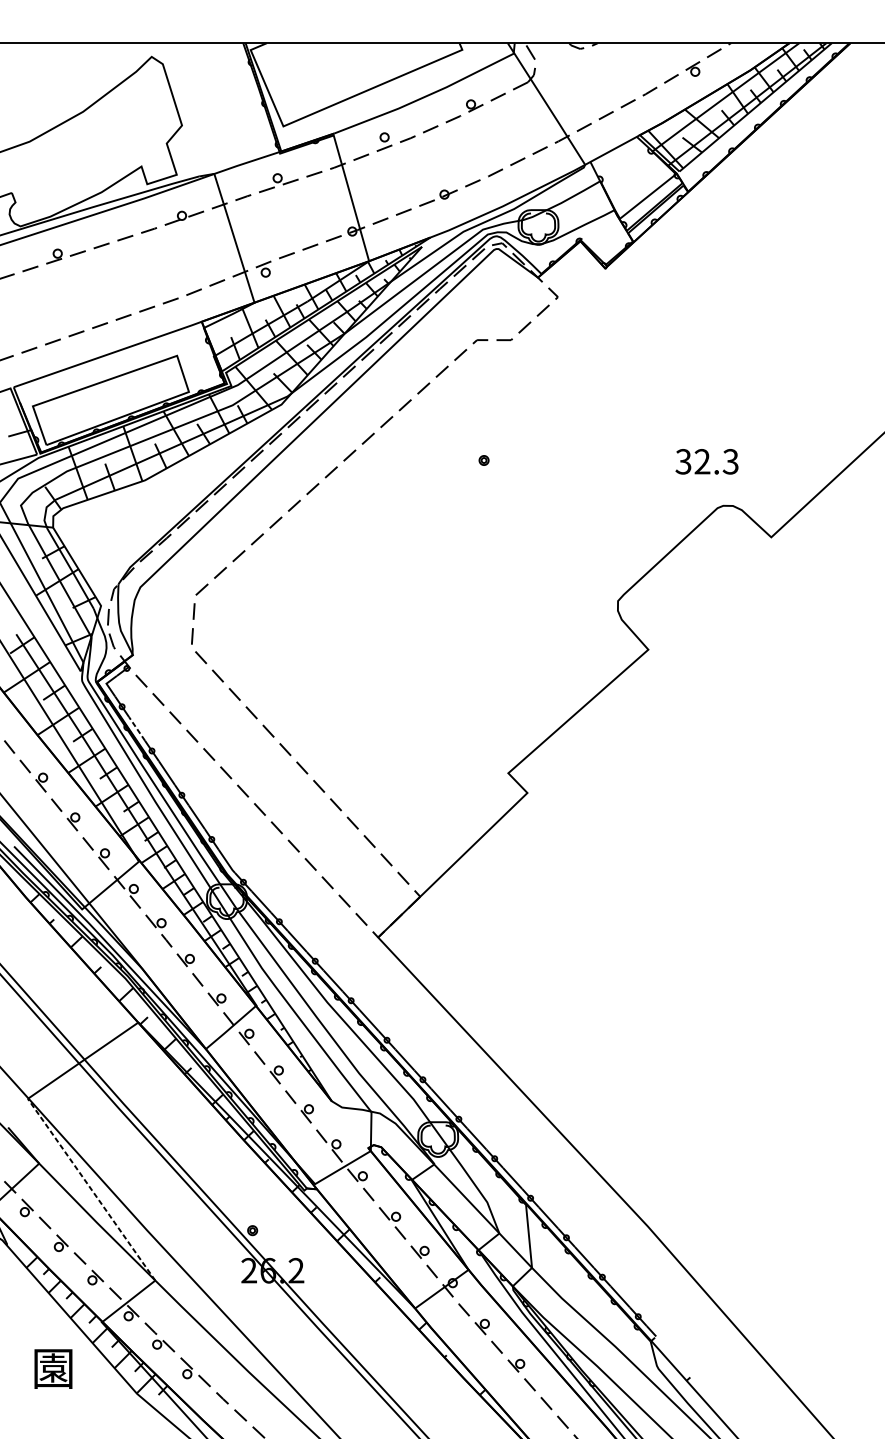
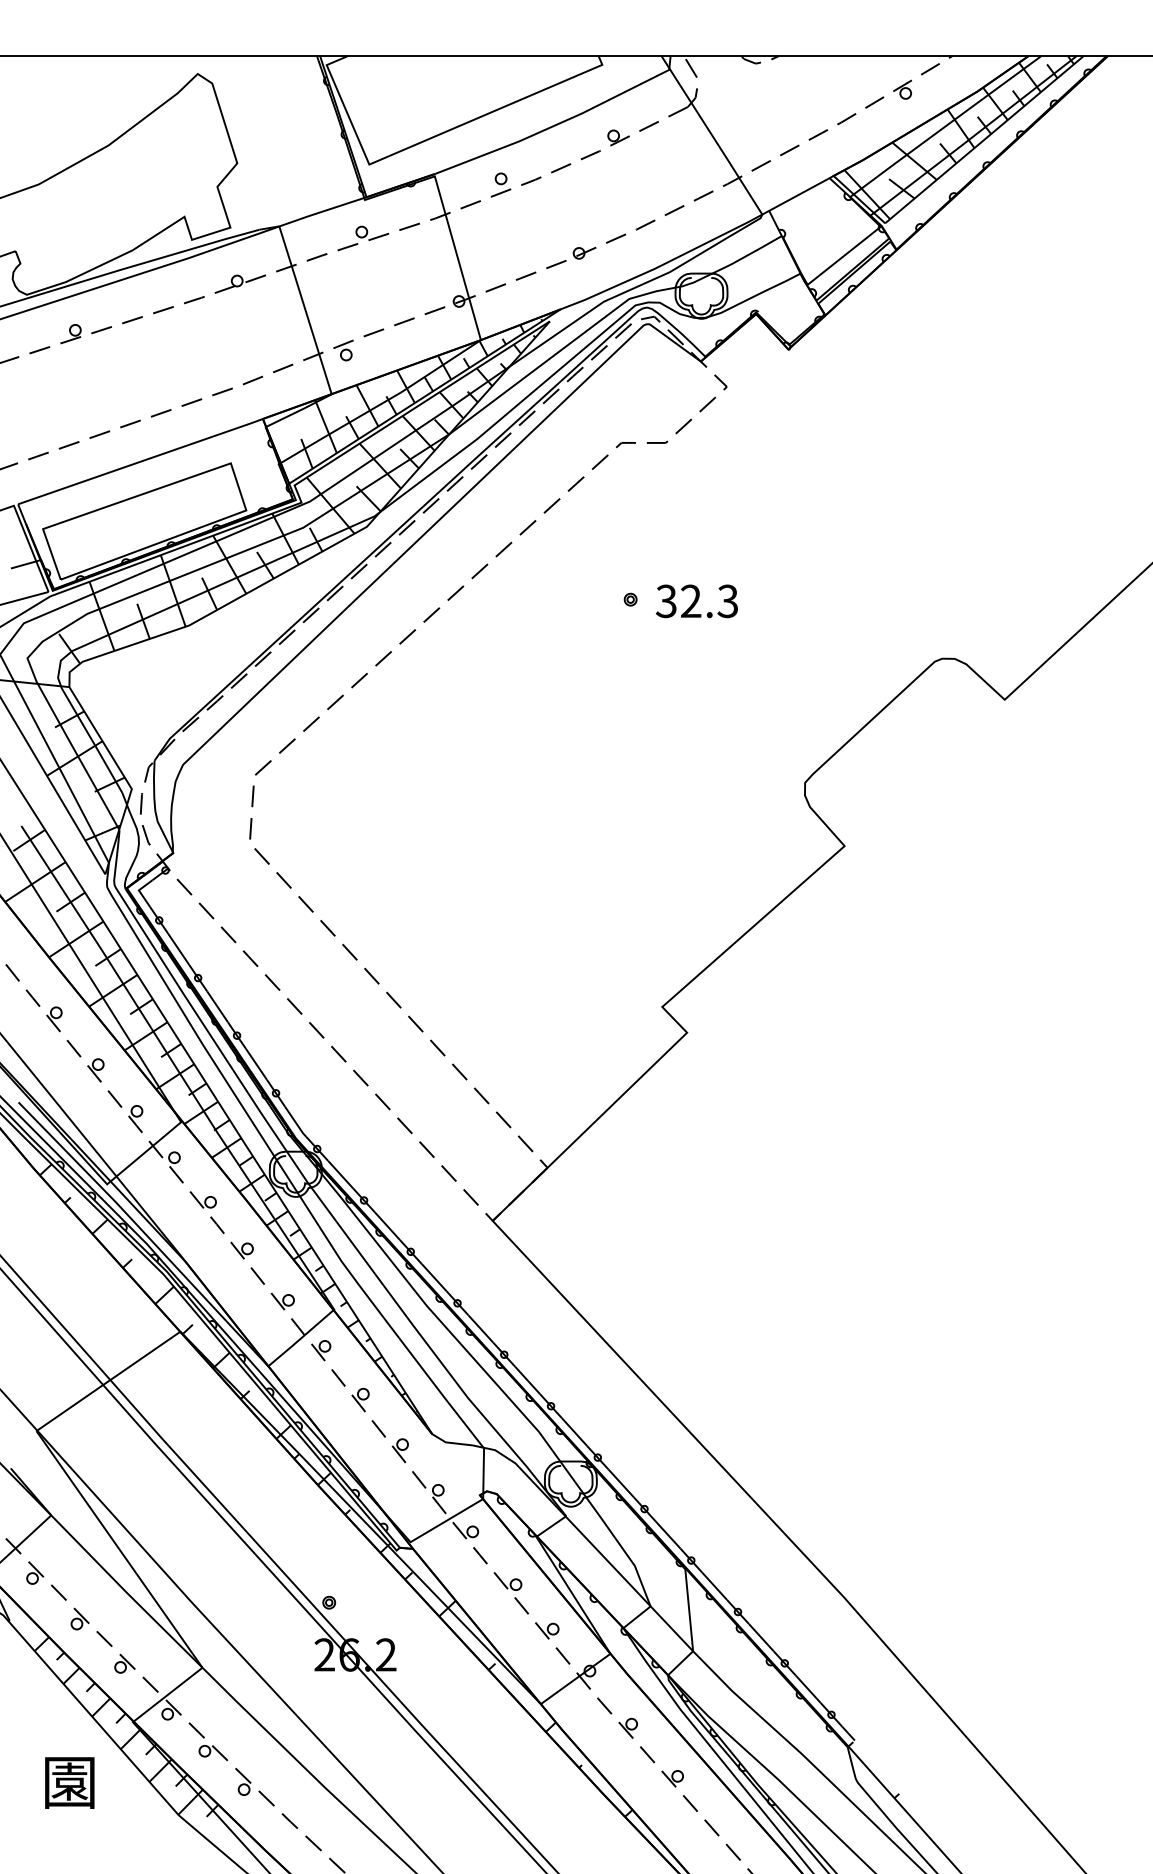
text: (706, 461) -> (696, 601), moved
line: (136, 729) -> (178, 949), dashed -> solid
line: (91, 1189) -> (119, 1549), dashed -> solid

